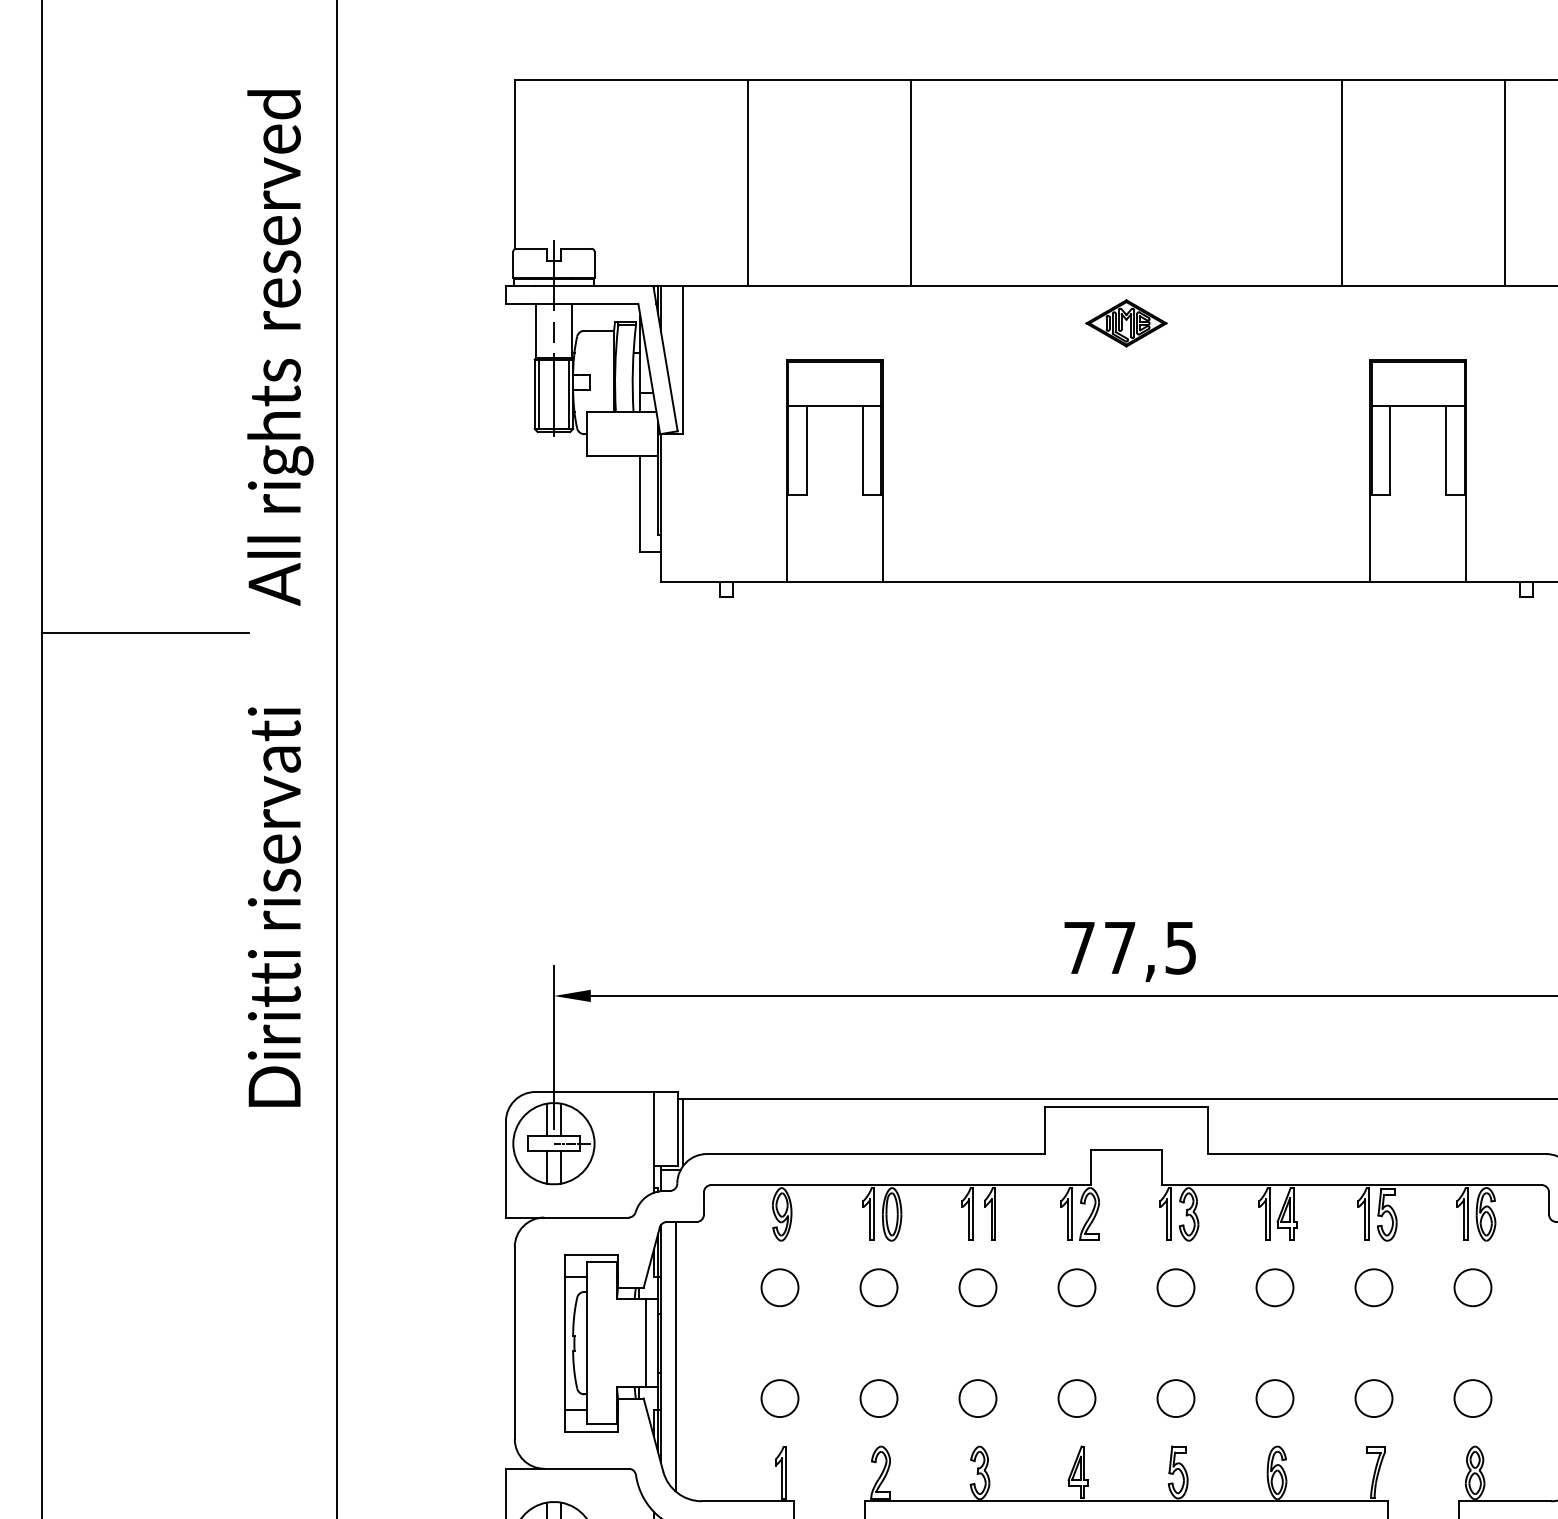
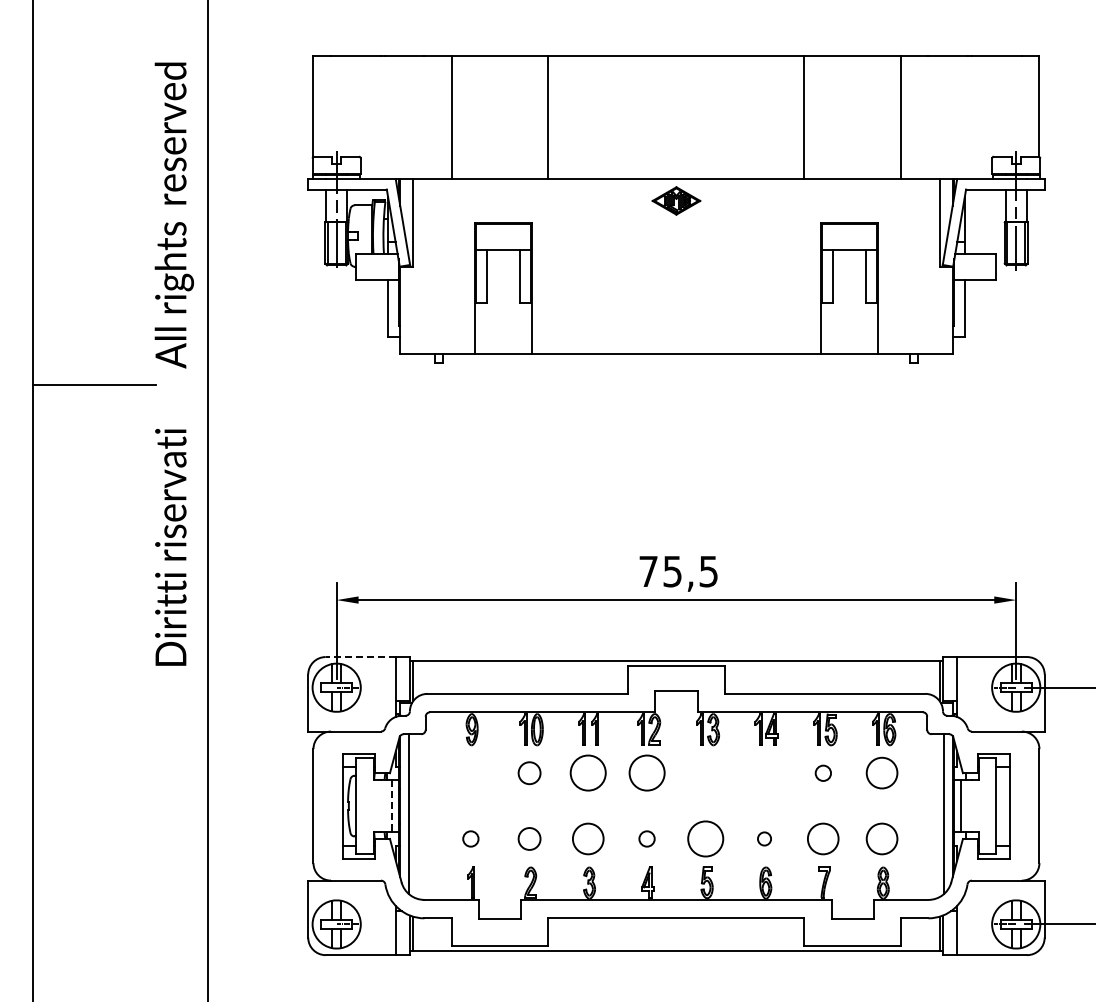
text: (1119, 947) -> (672, 571), 77,5 -> 75,5
line: (594, 1092) -> (360, 657), solid -> dashed
circle: (779, 1288) -> (470, 773), removed
circle: (978, 1288) -> (588, 773), size x1.6
circle: (1076, 1288) -> (646, 773), size x1.6
circle: (1175, 1288) -> (705, 773), removed
circle: (1274, 1288) -> (764, 773), removed
circle: (1374, 1288) -> (823, 773), size x0.7
circle: (1472, 1288) -> (881, 773), size x1.4
line: (646, 1343) -> (391, 806), solid -> dashed
circle: (779, 1397) -> (470, 838), size x0.7
circle: (978, 1397) -> (588, 838), size x1.4
circle: (1076, 1397) -> (646, 838), size x0.7
circle: (1175, 1397) -> (705, 838), size x1.6
circle: (1274, 1397) -> (764, 838), size x0.6
circle: (1374, 1397) -> (823, 838), size x1.4
circle: (1472, 1397) -> (881, 838), size x1.4

